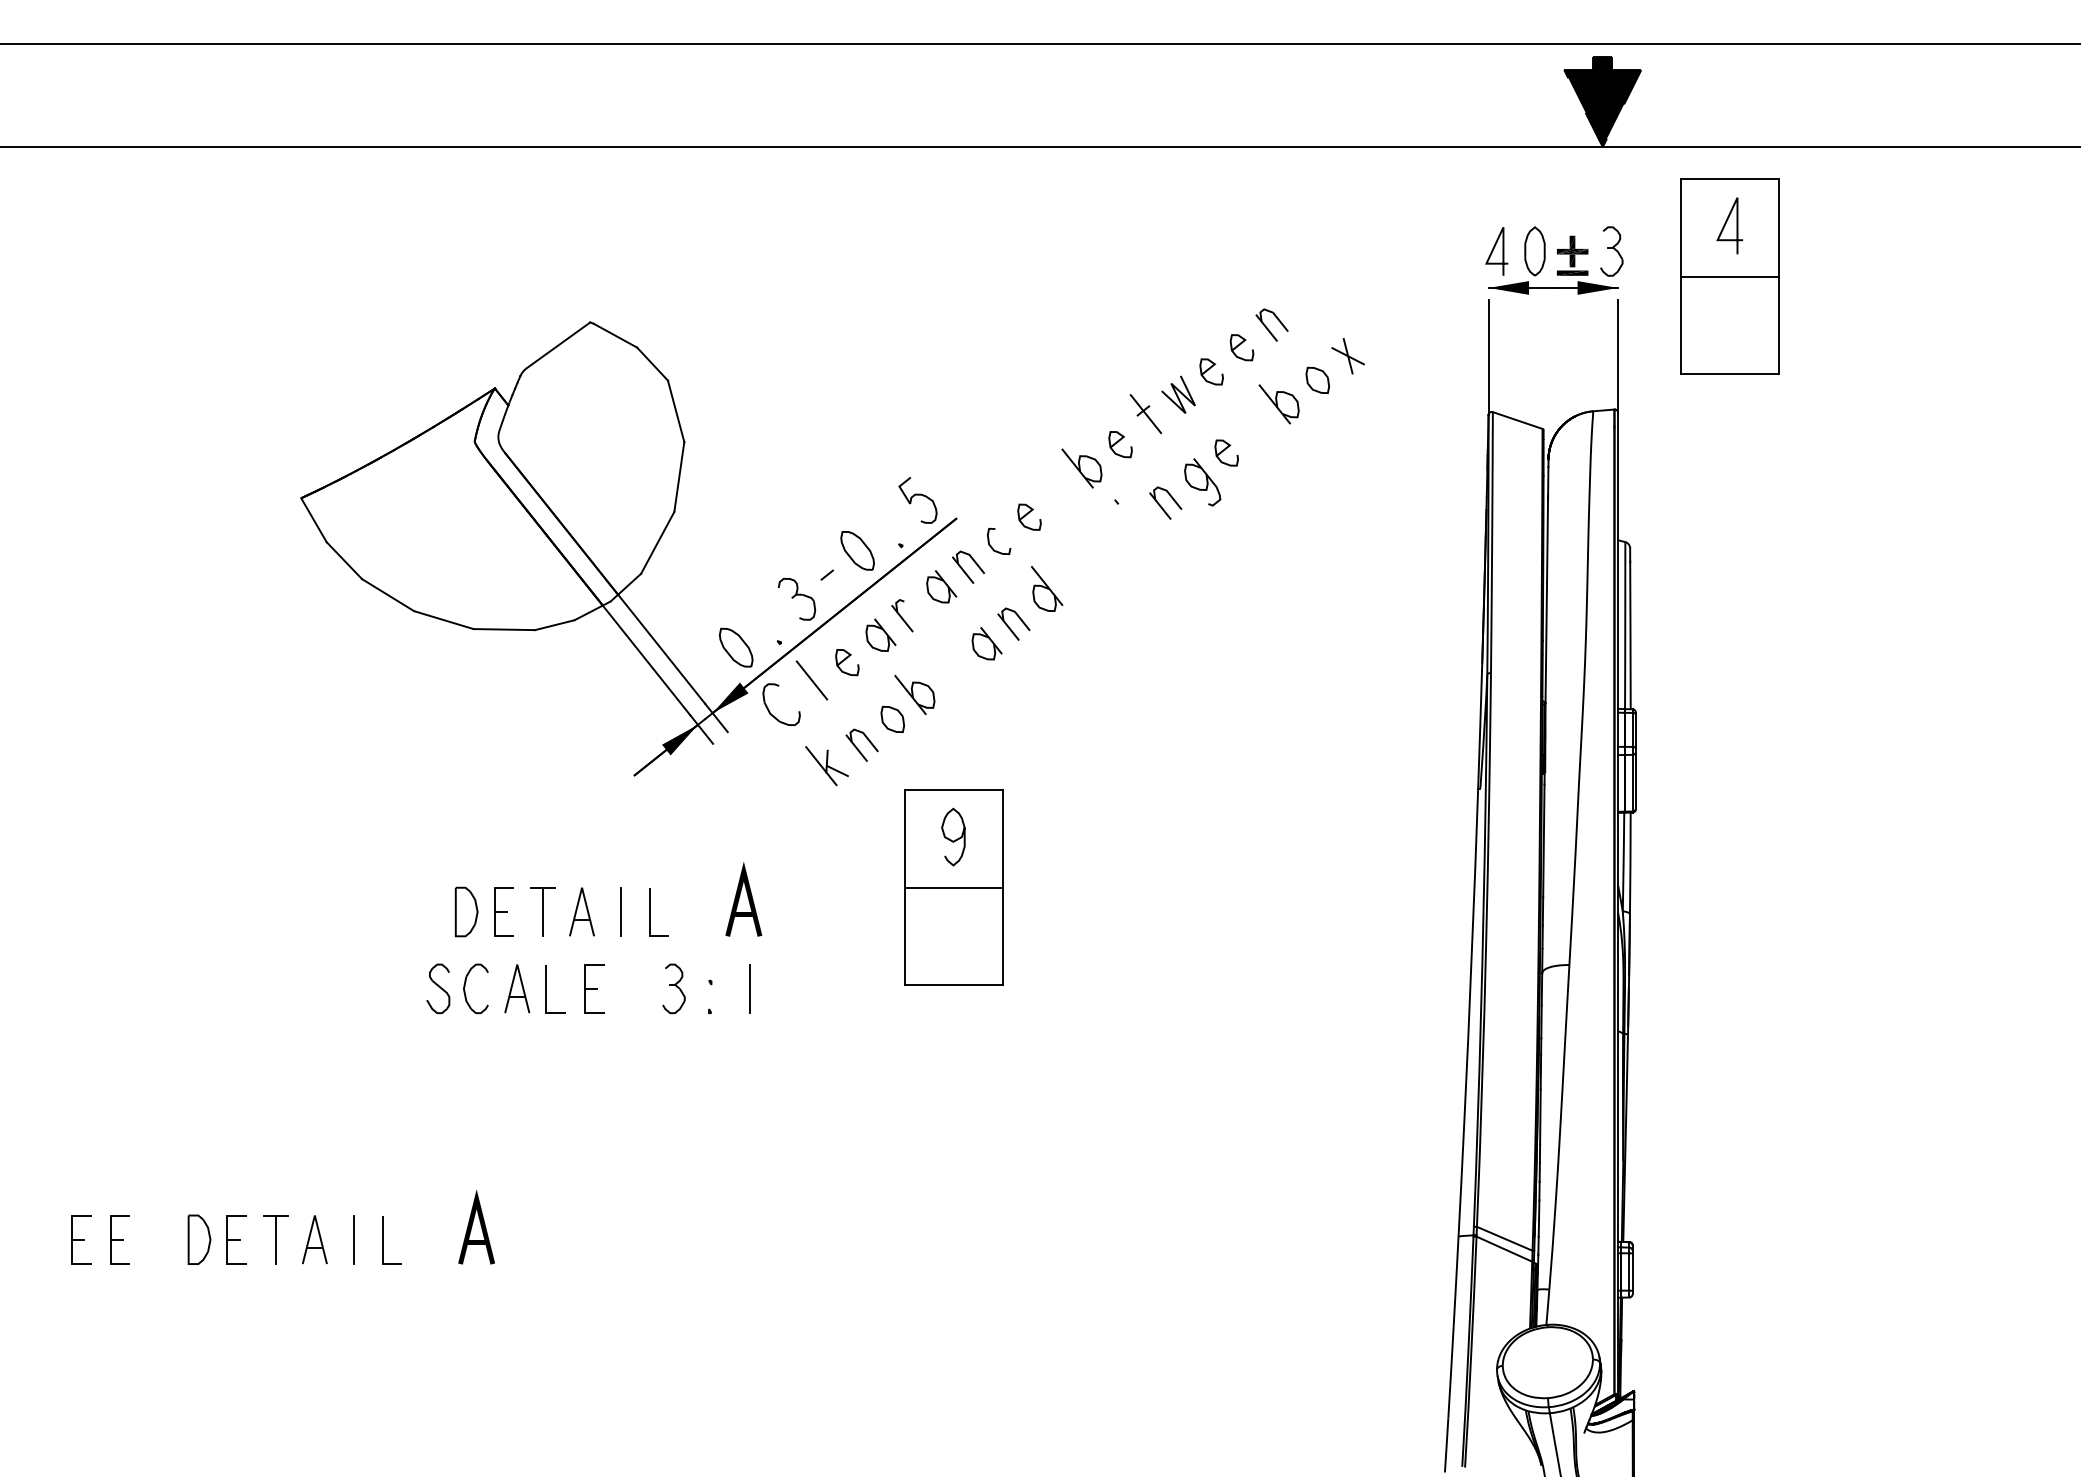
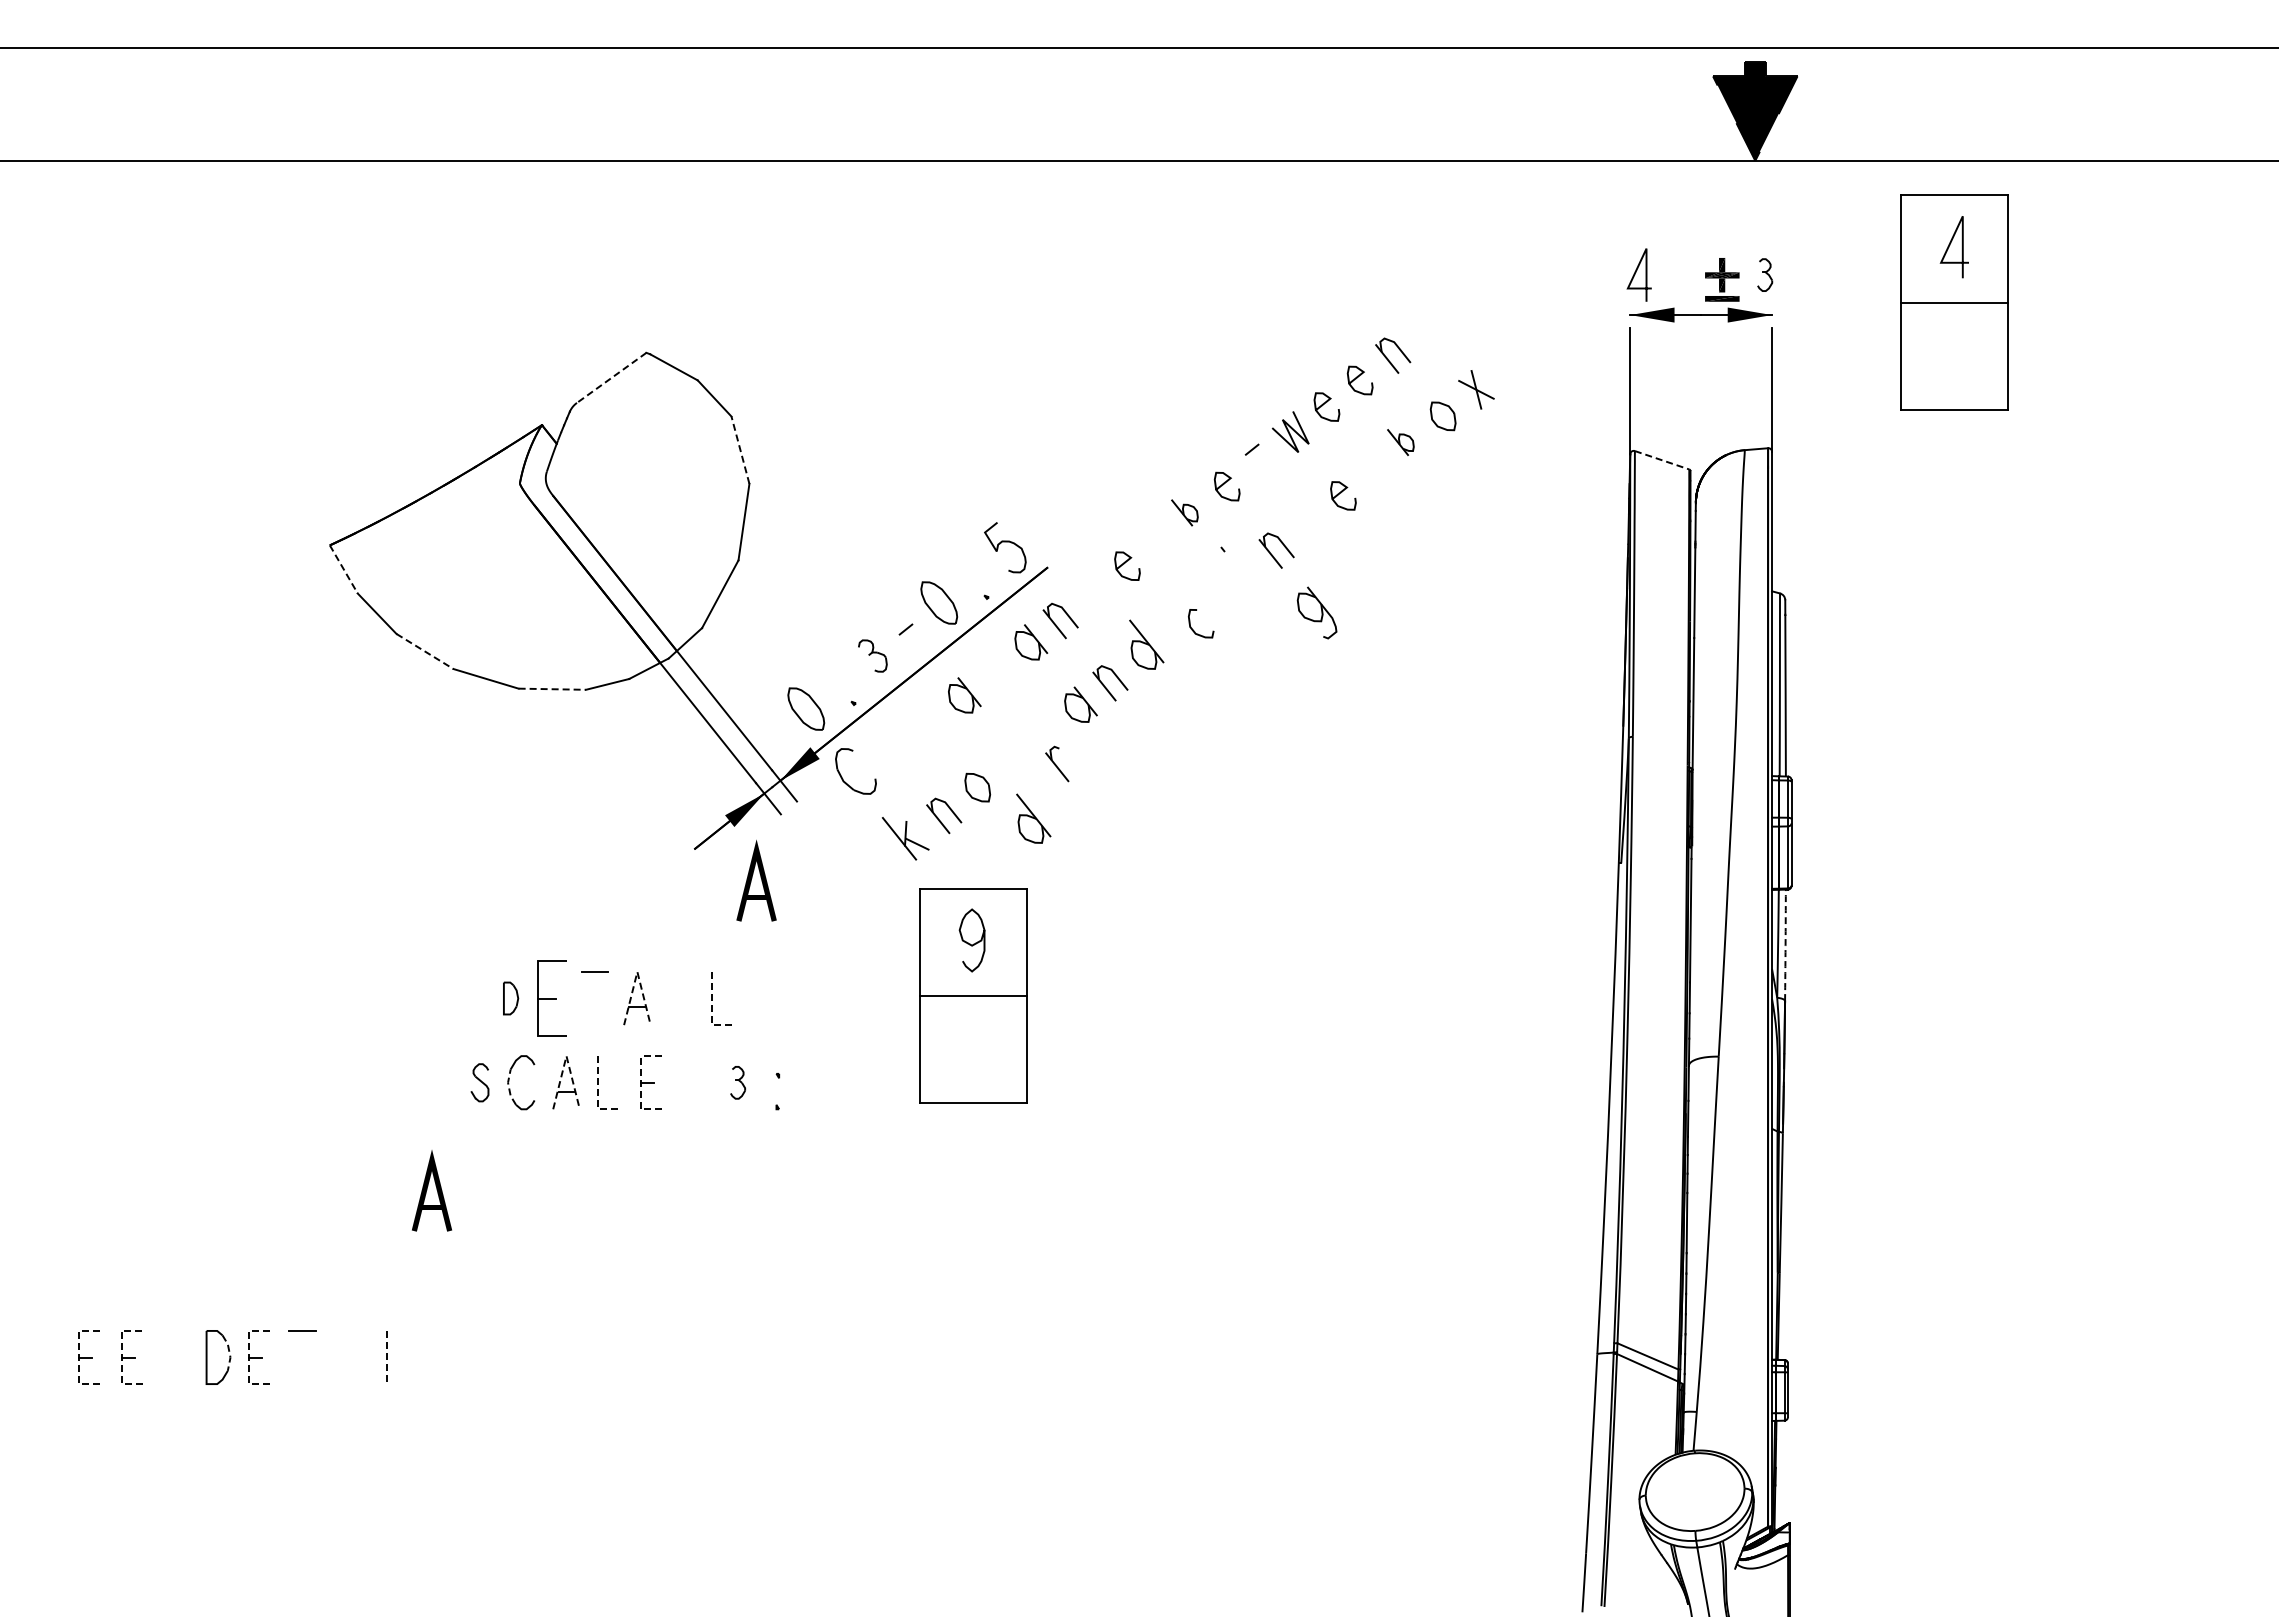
part: (1534, 250) -> (1680, 274), removed
part: (1611, 250) -> (1764, 274), size x0.6
part: (1729, 276) -> (1954, 302), moved
line: (558, 344) -> (611, 377), solid -> dashed
part: (1278, 404) -> (1400, 442), size x0.6
line: (676, 411) -> (740, 450), solid -> dashed
line: (1145, 413) -> (1254, 452), removed
line: (1518, 420) -> (1662, 460), solid -> dashed
part: (1081, 468) -> (1184, 512), size x0.6
part: (1202, 481) -> (1316, 612), moved
line: (313, 520) -> (343, 569), solid -> dashed
curve: (993, 547) -> (1194, 630), moved
line: (388, 595) -> (425, 651), solid -> dashed
part: (796, 598) -> (872, 655), size x0.7
part: (902, 615) -> (1057, 763), moved
line: (504, 629) -> (552, 689), solid -> dashed
curve: (846, 659) -> (926, 722), removed
line: (811, 680) -> (888, 744), removed
part: (914, 694) -> (1001, 760), removed
part: (943, 747) -> (1033, 818), added
arc: (1630, 863) -> (1785, 945), solid -> dashed
line: (582, 887) -> (637, 971), solid -> dashed
part: (954, 887) -> (973, 995), moved
part: (743, 899) -> (756, 880), moved
part: (466, 911) -> (510, 998), size x0.6
part: (503, 911) -> (551, 998), size x1.4
line: (542, 911) -> (594, 998), removed
line: (620, 911) -> (679, 998), removed
line: (649, 922) -> (711, 1010), solid -> dashed
line: (517, 964) -> (566, 1056), solid -> dashed
part: (437, 988) -> (479, 1082), size x0.7
line: (584, 988) -> (640, 1082), solid -> dashed
part: (673, 988) -> (737, 1082), size x0.6
line: (750, 988) -> (821, 1082), removed
line: (464, 993) -> (508, 1087), solid -> dashed
line: (546, 999) -> (598, 1094), solid -> dashed
part: (477, 1227) -> (432, 1190), moved
line: (209, 1235) -> (229, 1352), solid -> dashed
line: (72, 1239) -> (79, 1357), solid -> dashed
line: (110, 1239) -> (121, 1357), solid -> dashed
line: (227, 1239) -> (249, 1357), solid -> dashed
line: (276, 1239) -> (302, 1357), removed
part: (314, 1239) -> (344, 1357), removed
line: (353, 1239) -> (387, 1357), solid -> dashed
line: (383, 1239) -> (419, 1357), removed

